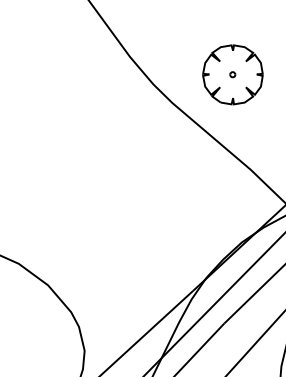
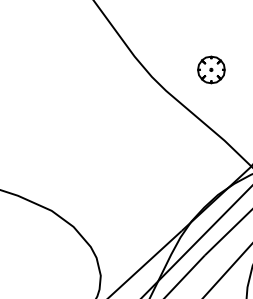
part: (233, 74) -> (211, 69), size x0.6

